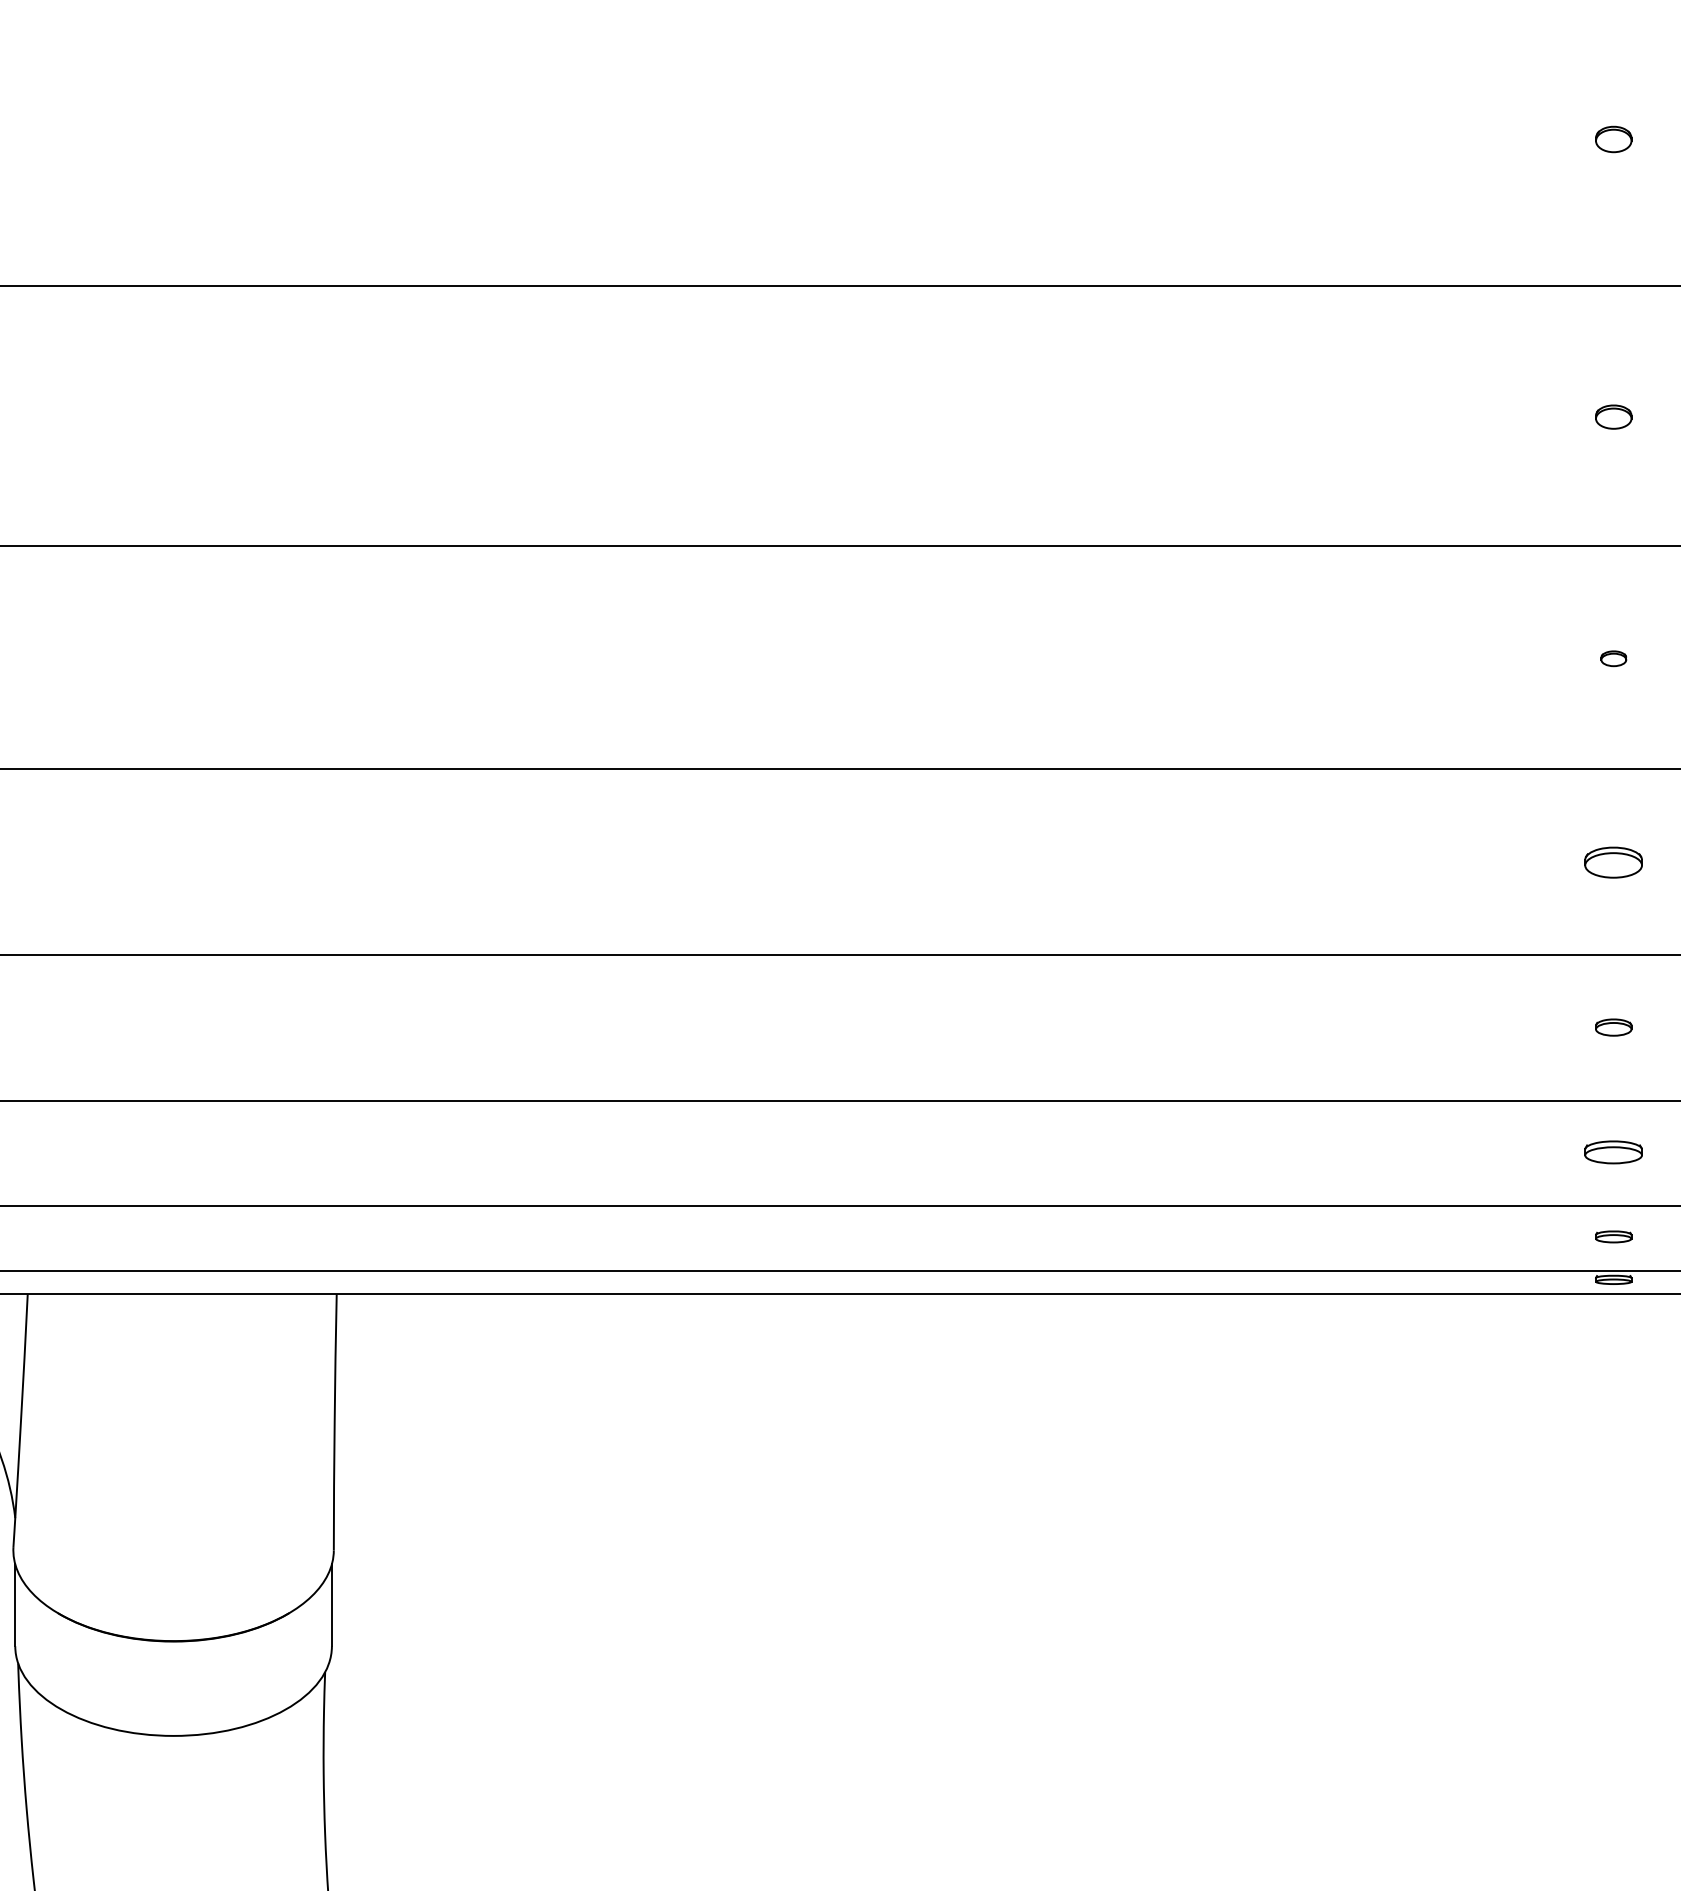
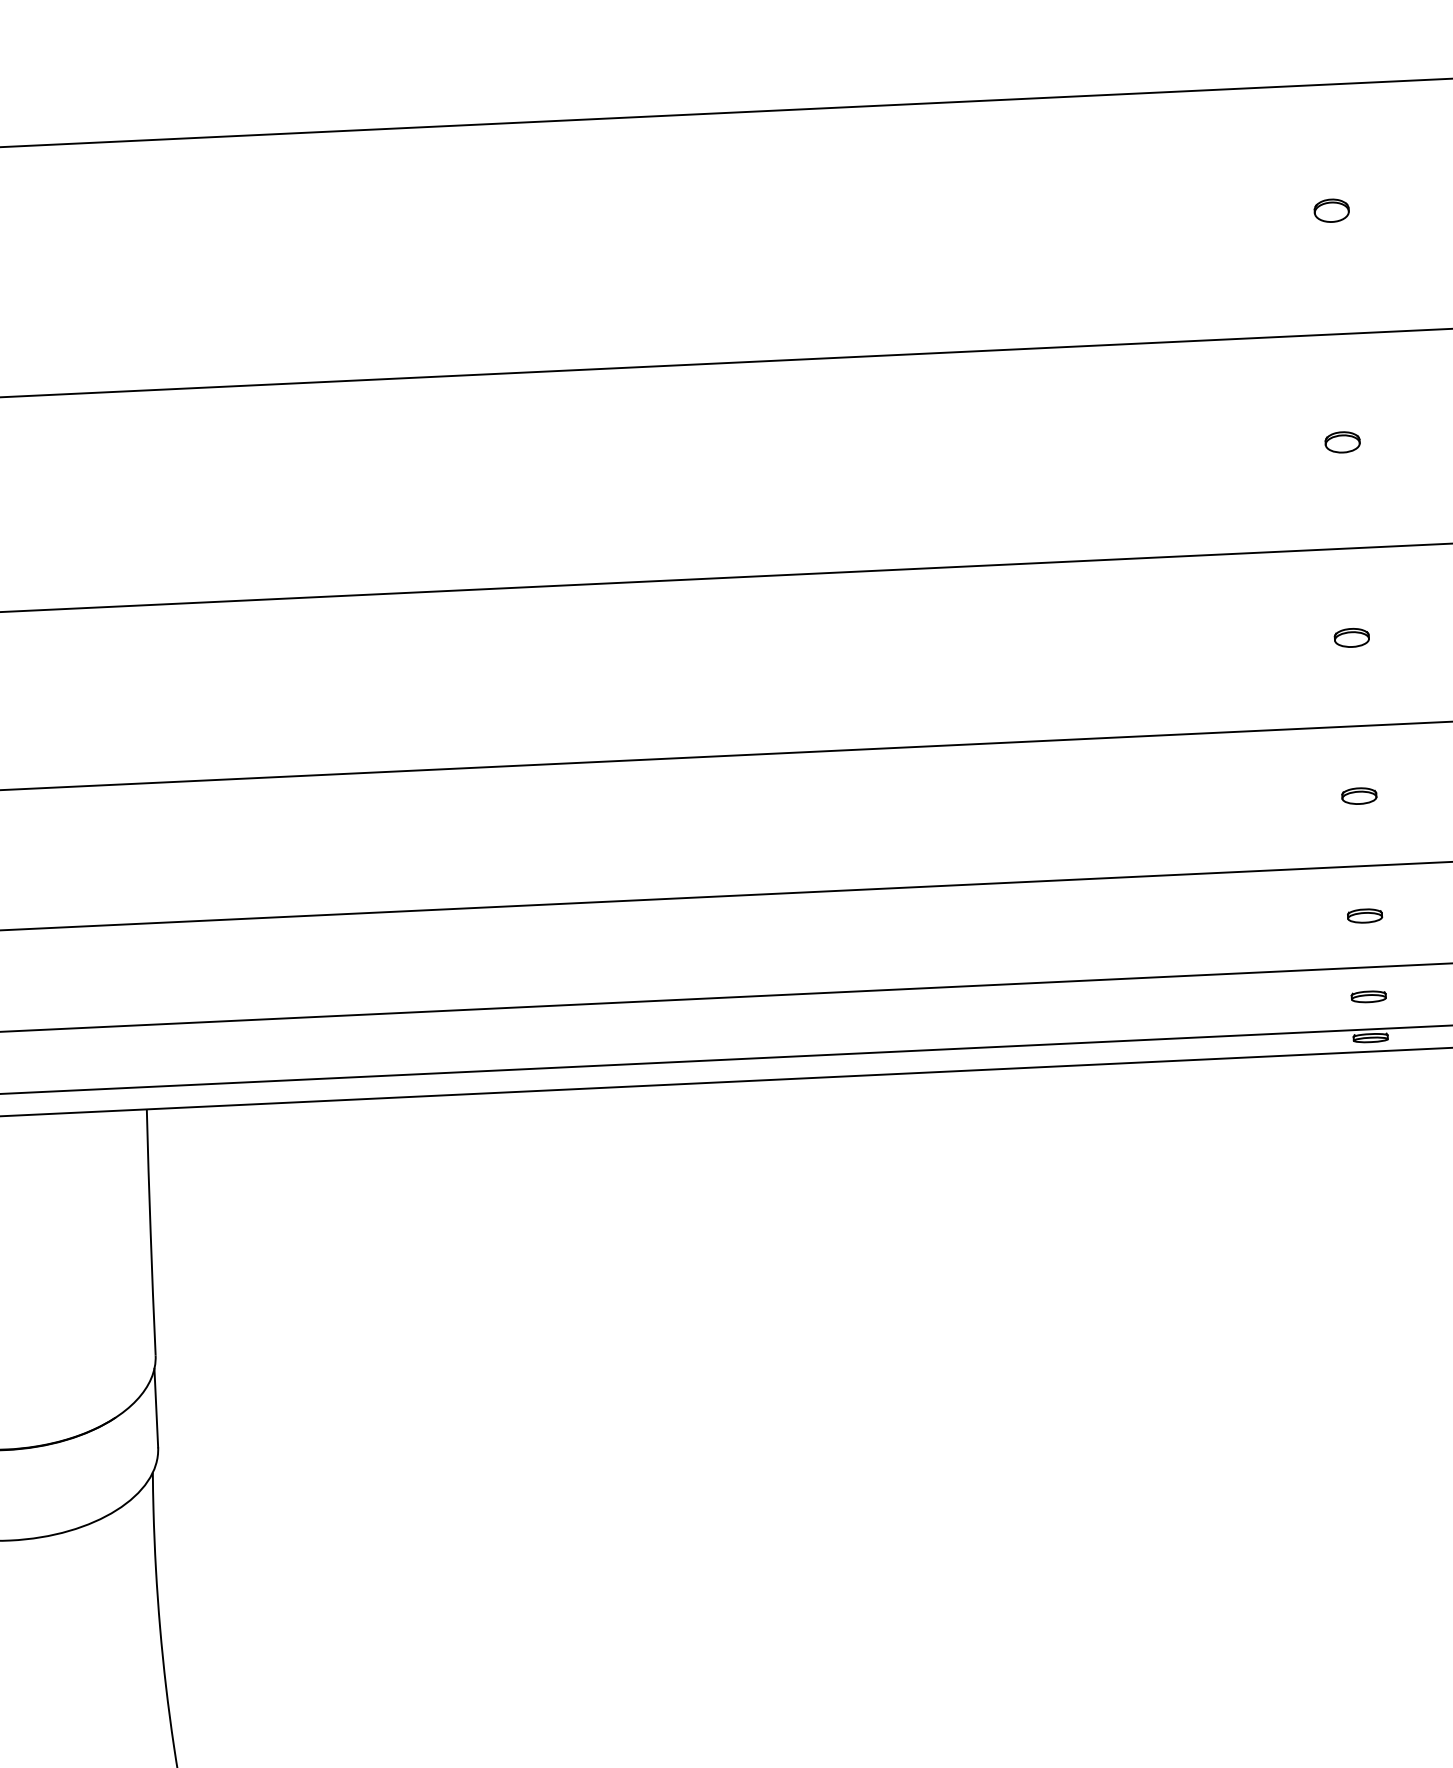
part: (1613, 658) -> (1342, 442), size x1.43
part: (1613, 862) -> (1351, 637), size x0.62
part: (1613, 1152) -> (1364, 915), size x0.62

